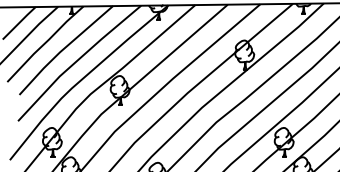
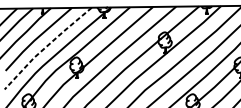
line: (76, 61) -> (46, 47), solid -> dashed

